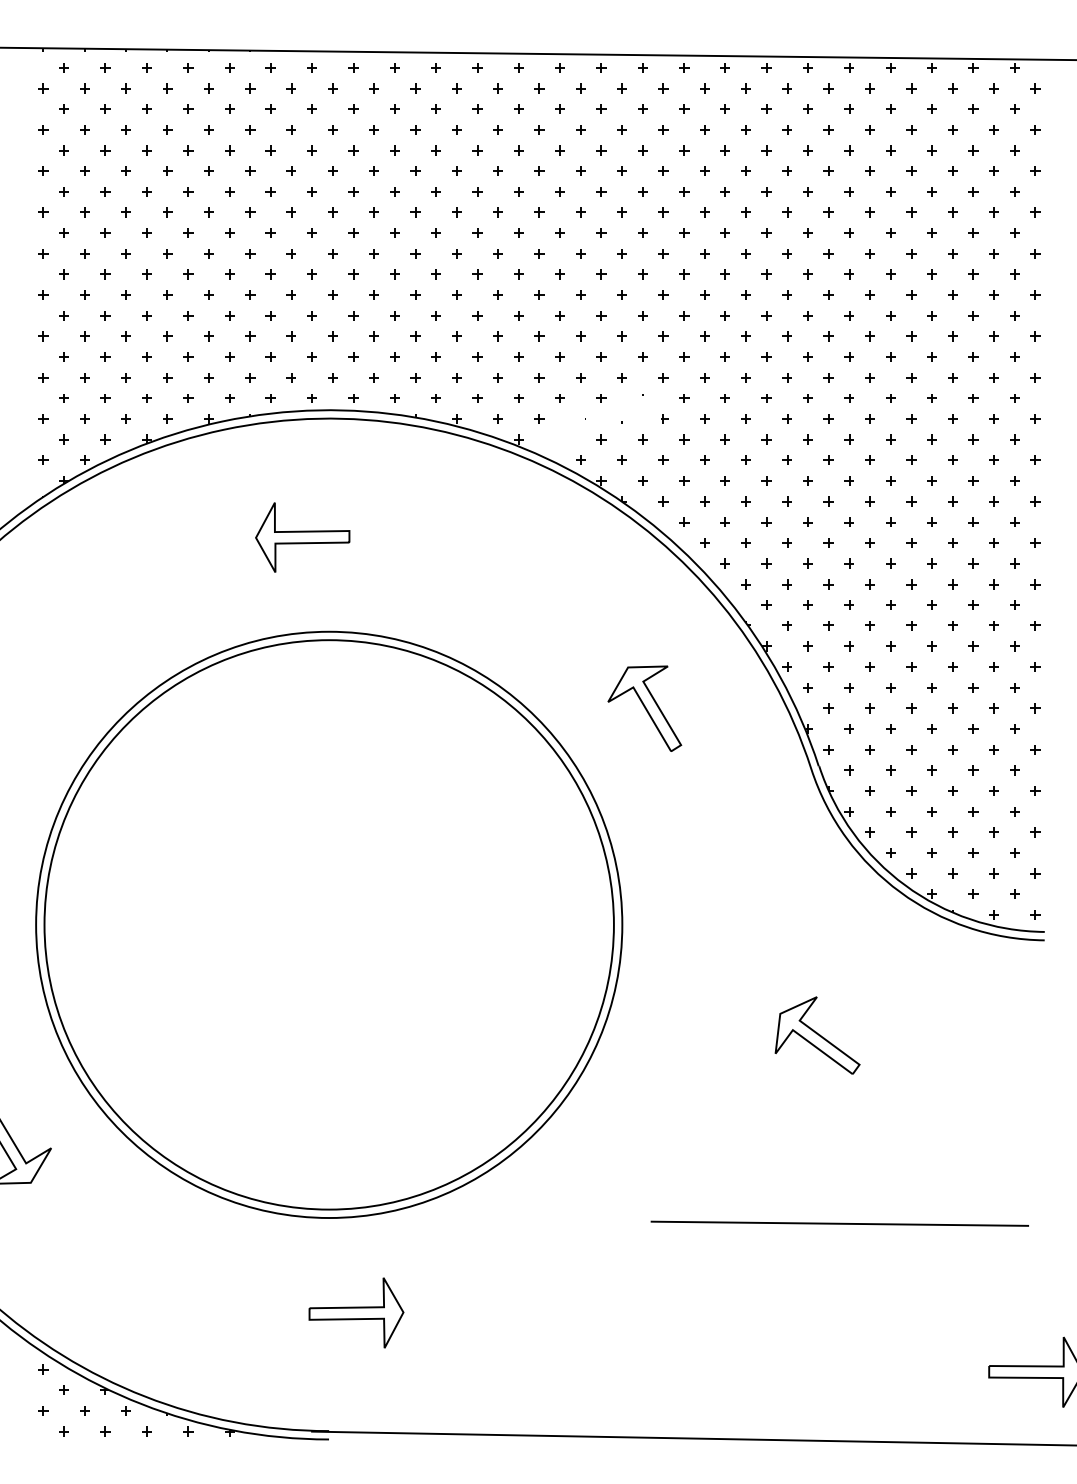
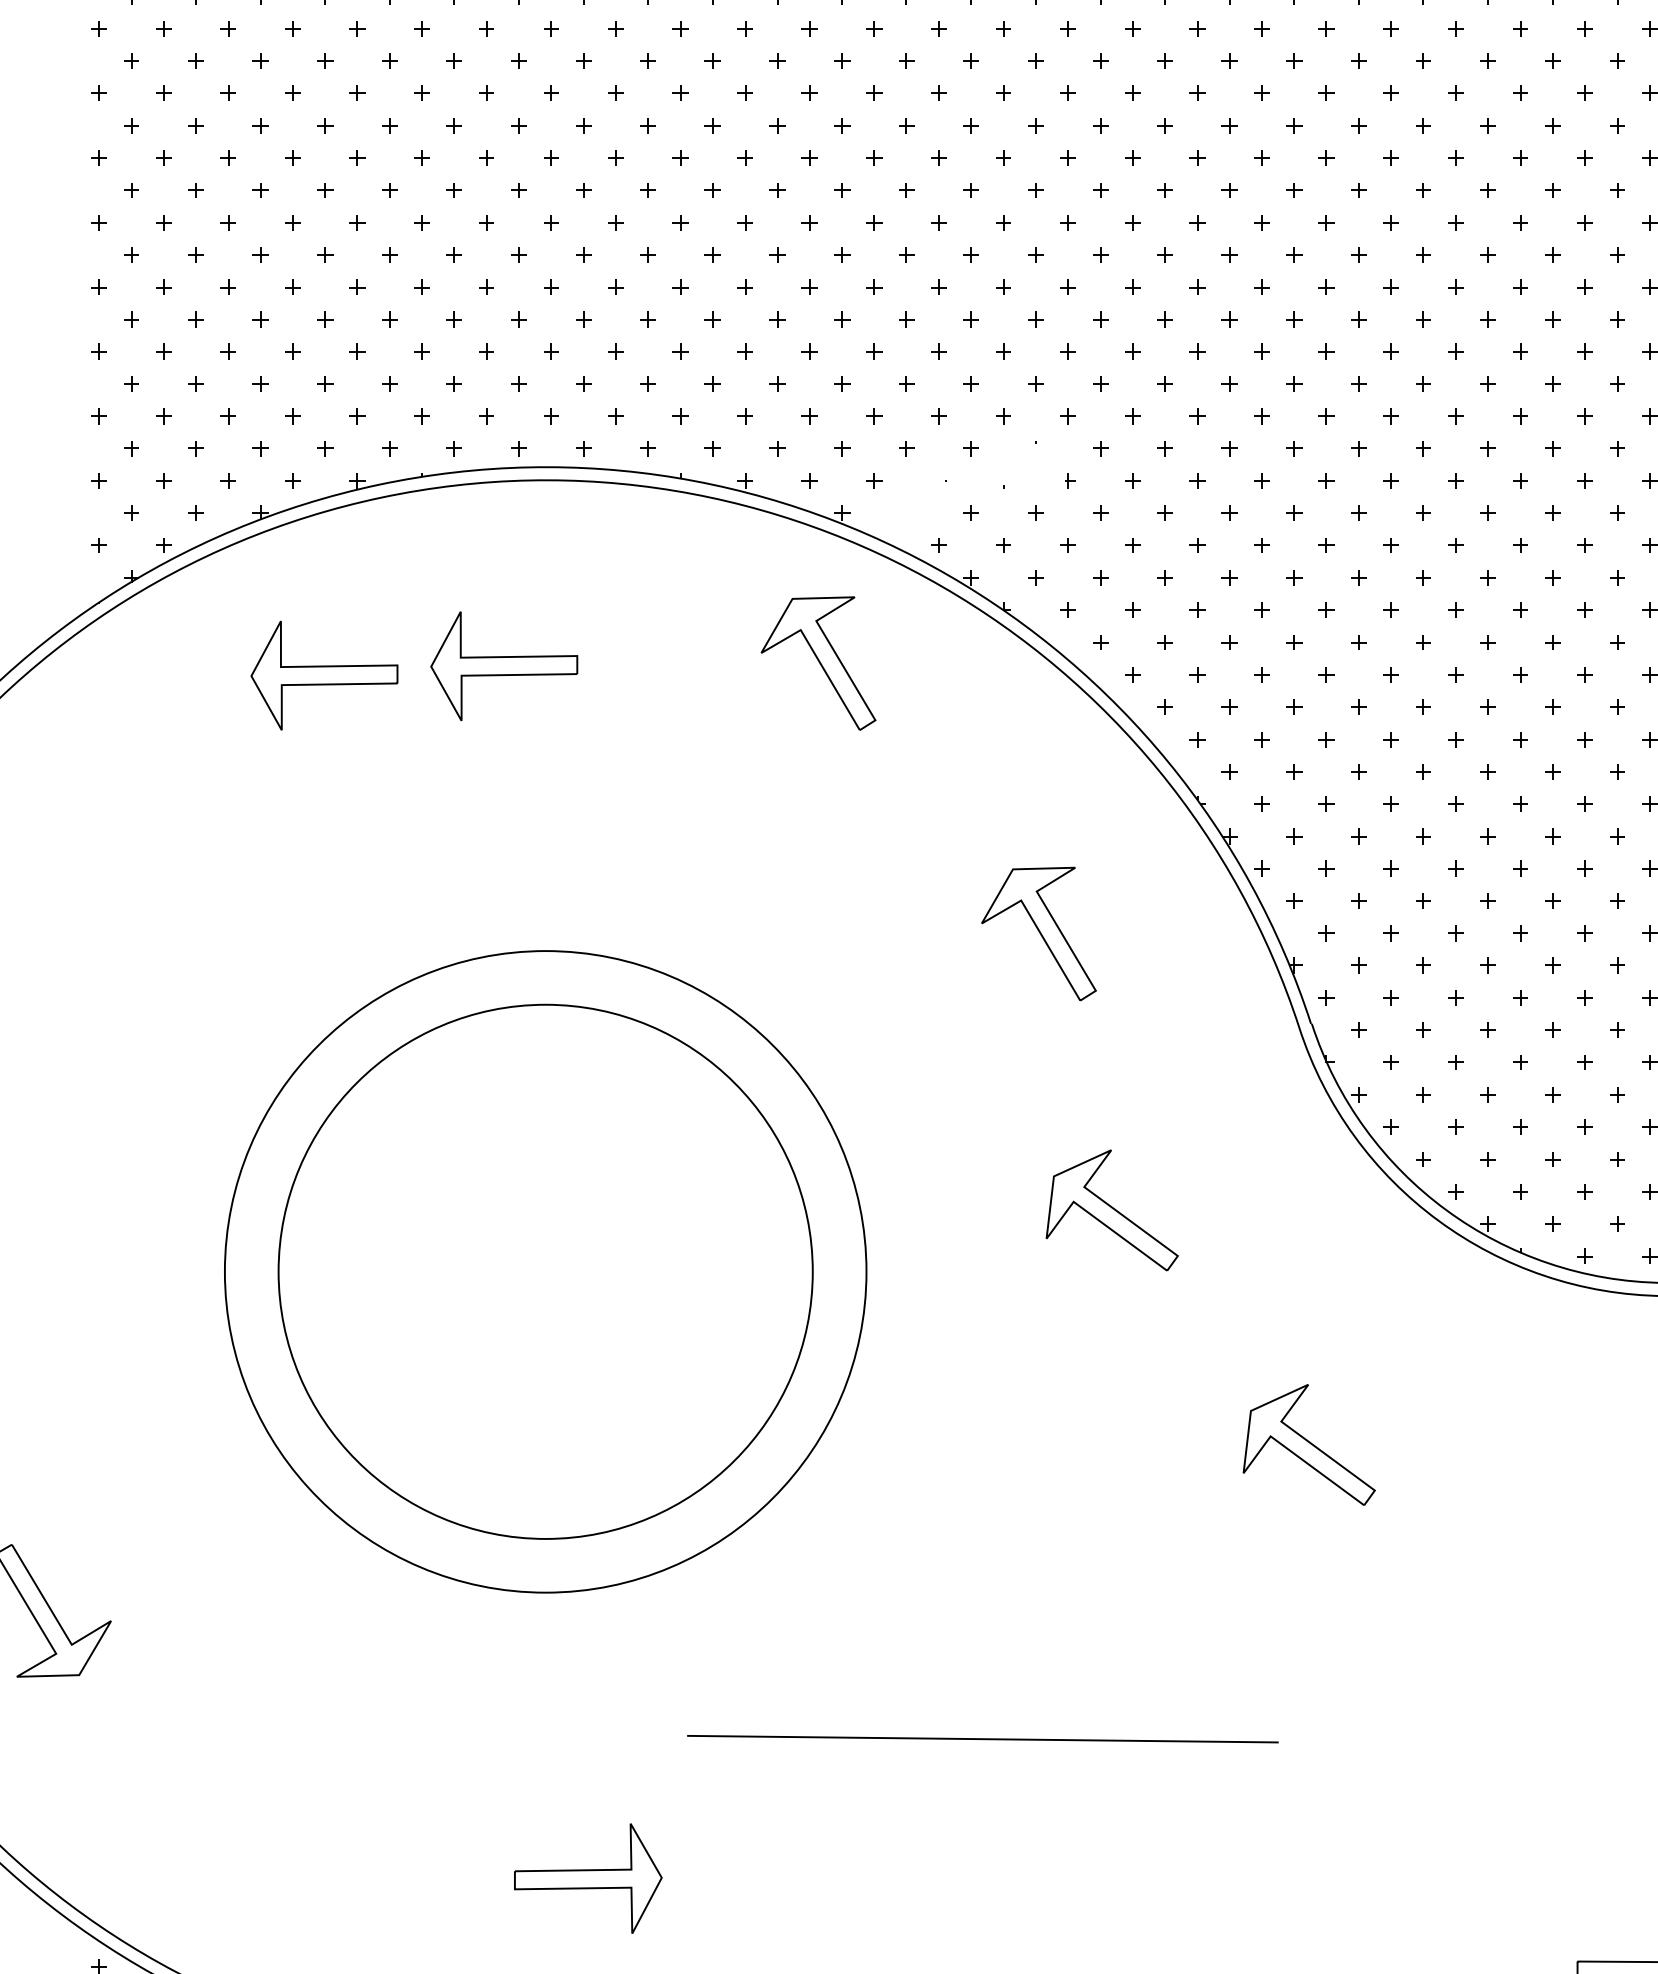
part: (503, 535) -> (818, 663), added
part: (187, 543) -> (324, 675), added
part: (691, 885) -> (1112, 1210), added
circle: (328, 924) -> (544, 1271), size x0.6
circle: (329, 924) -> (546, 1271), size x0.7
line: (839, 1223) -> (982, 1738), moved

